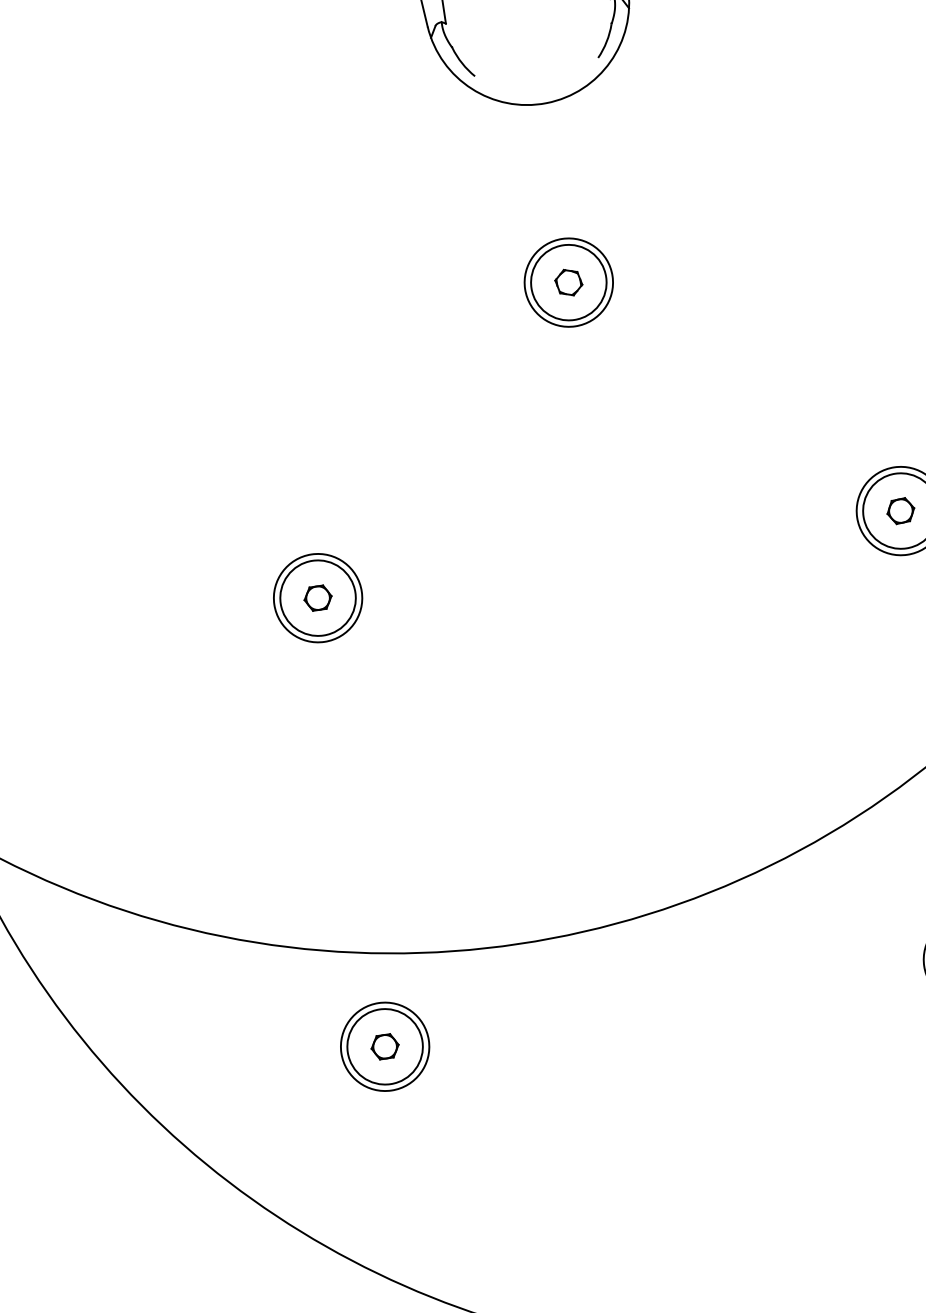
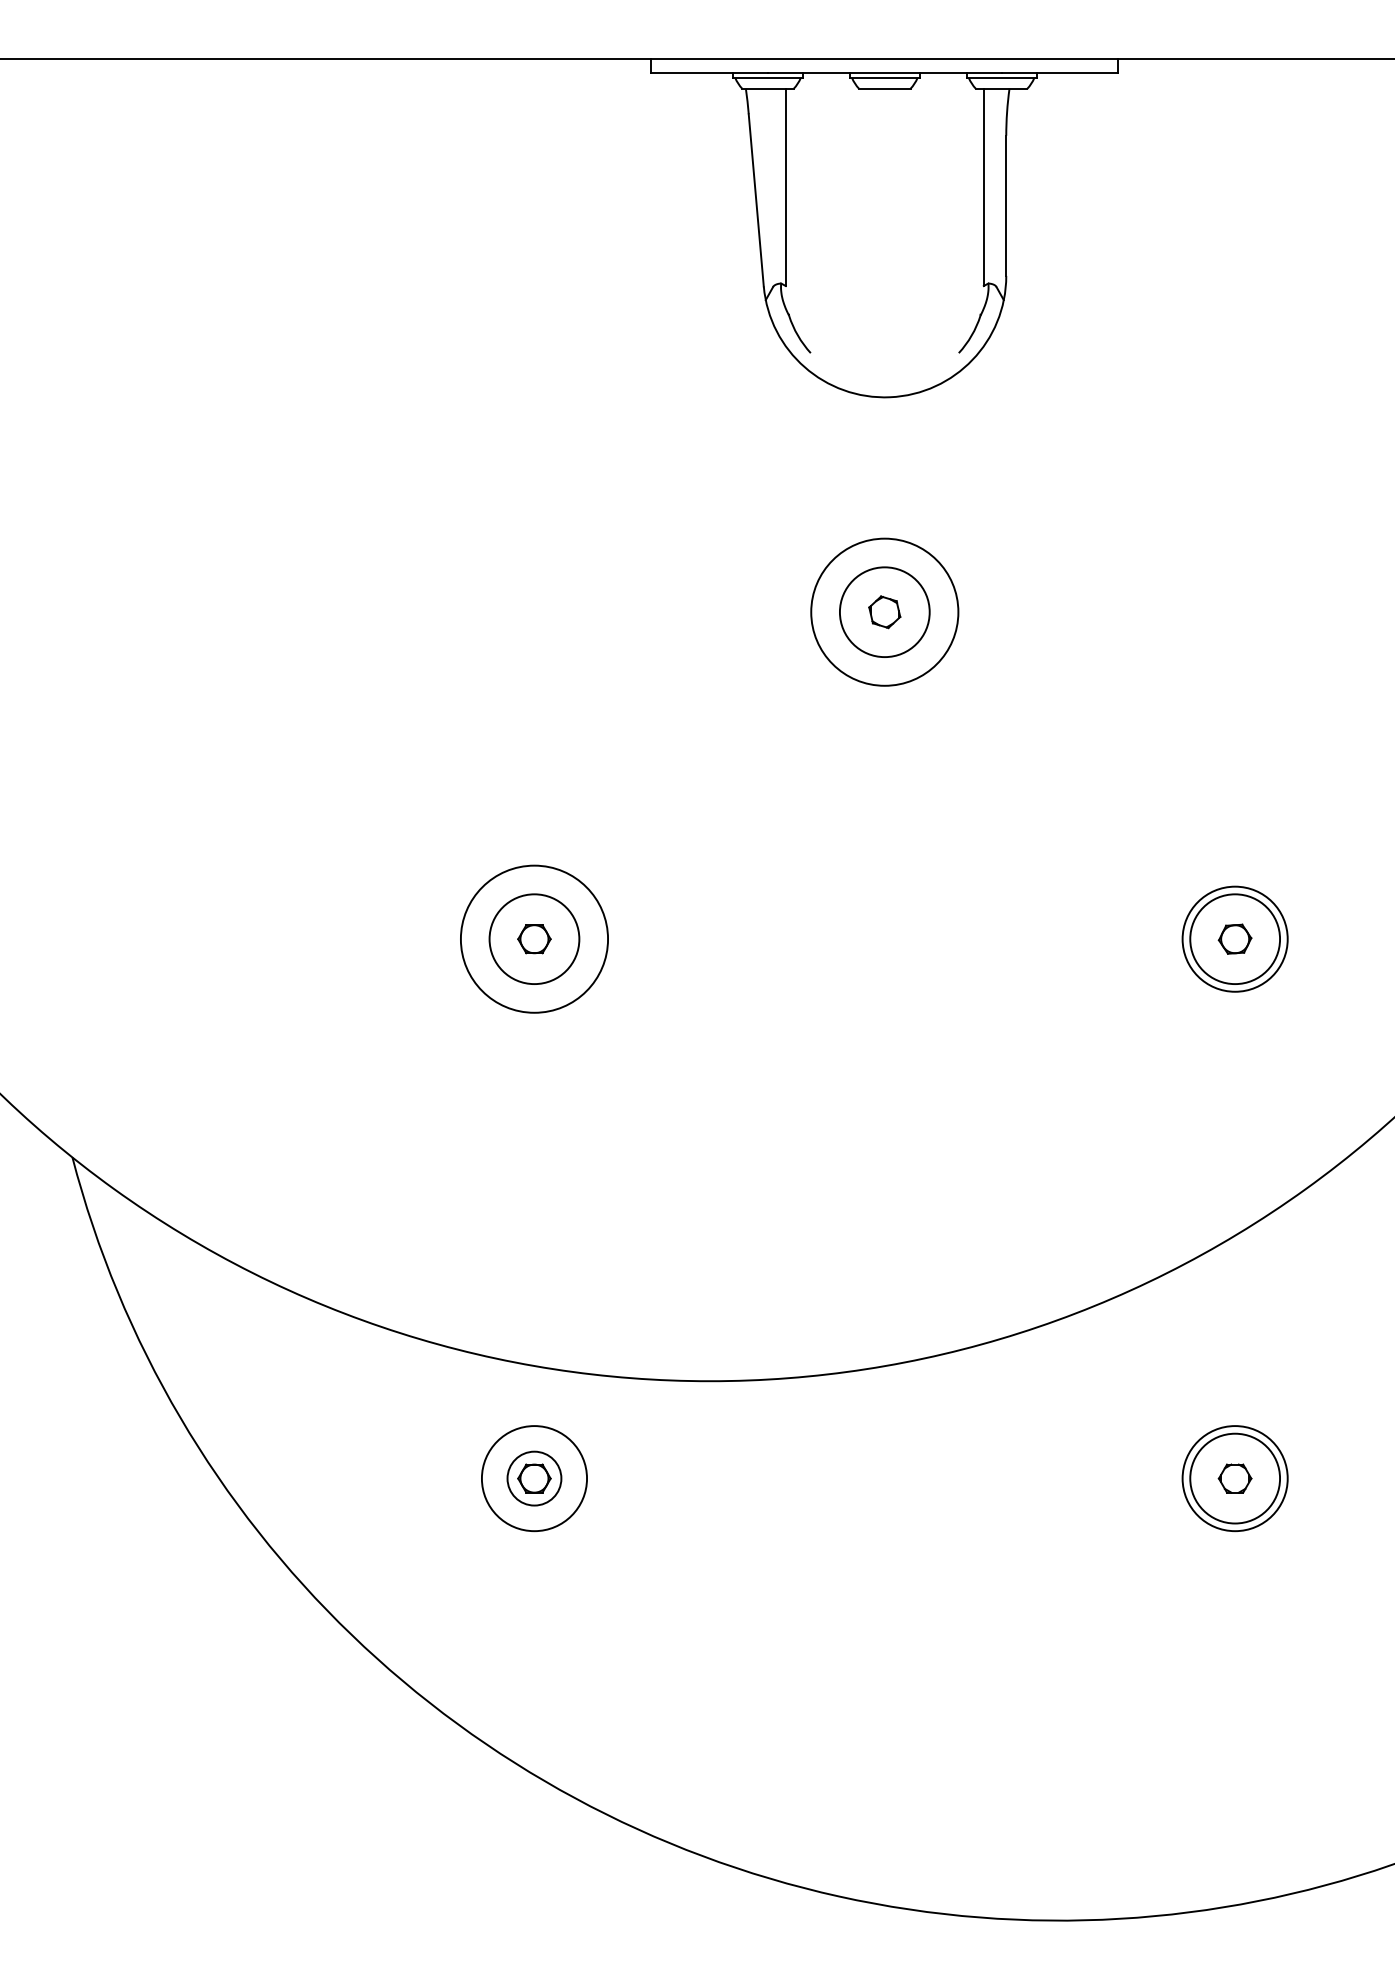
circle: (568, 282) -> (884, 611), size x1.4
circle: (318, 597) -> (534, 938), size x1.4
circle: (385, 1046) -> (534, 1478), size x0.6

